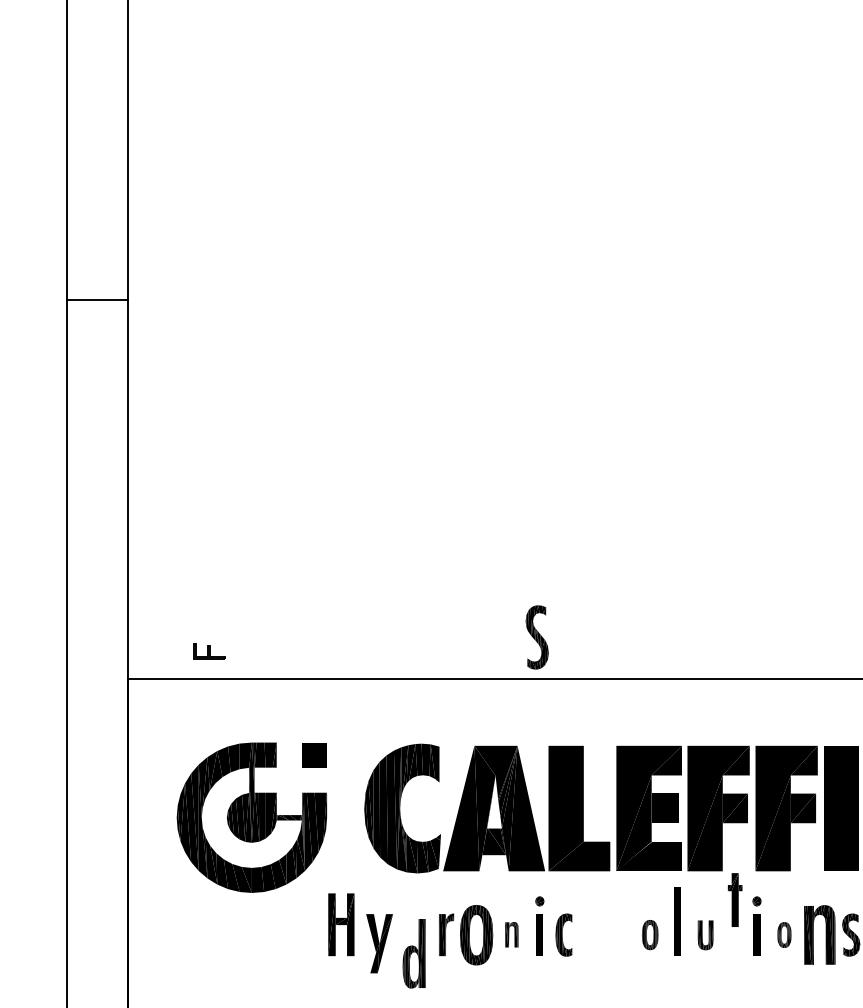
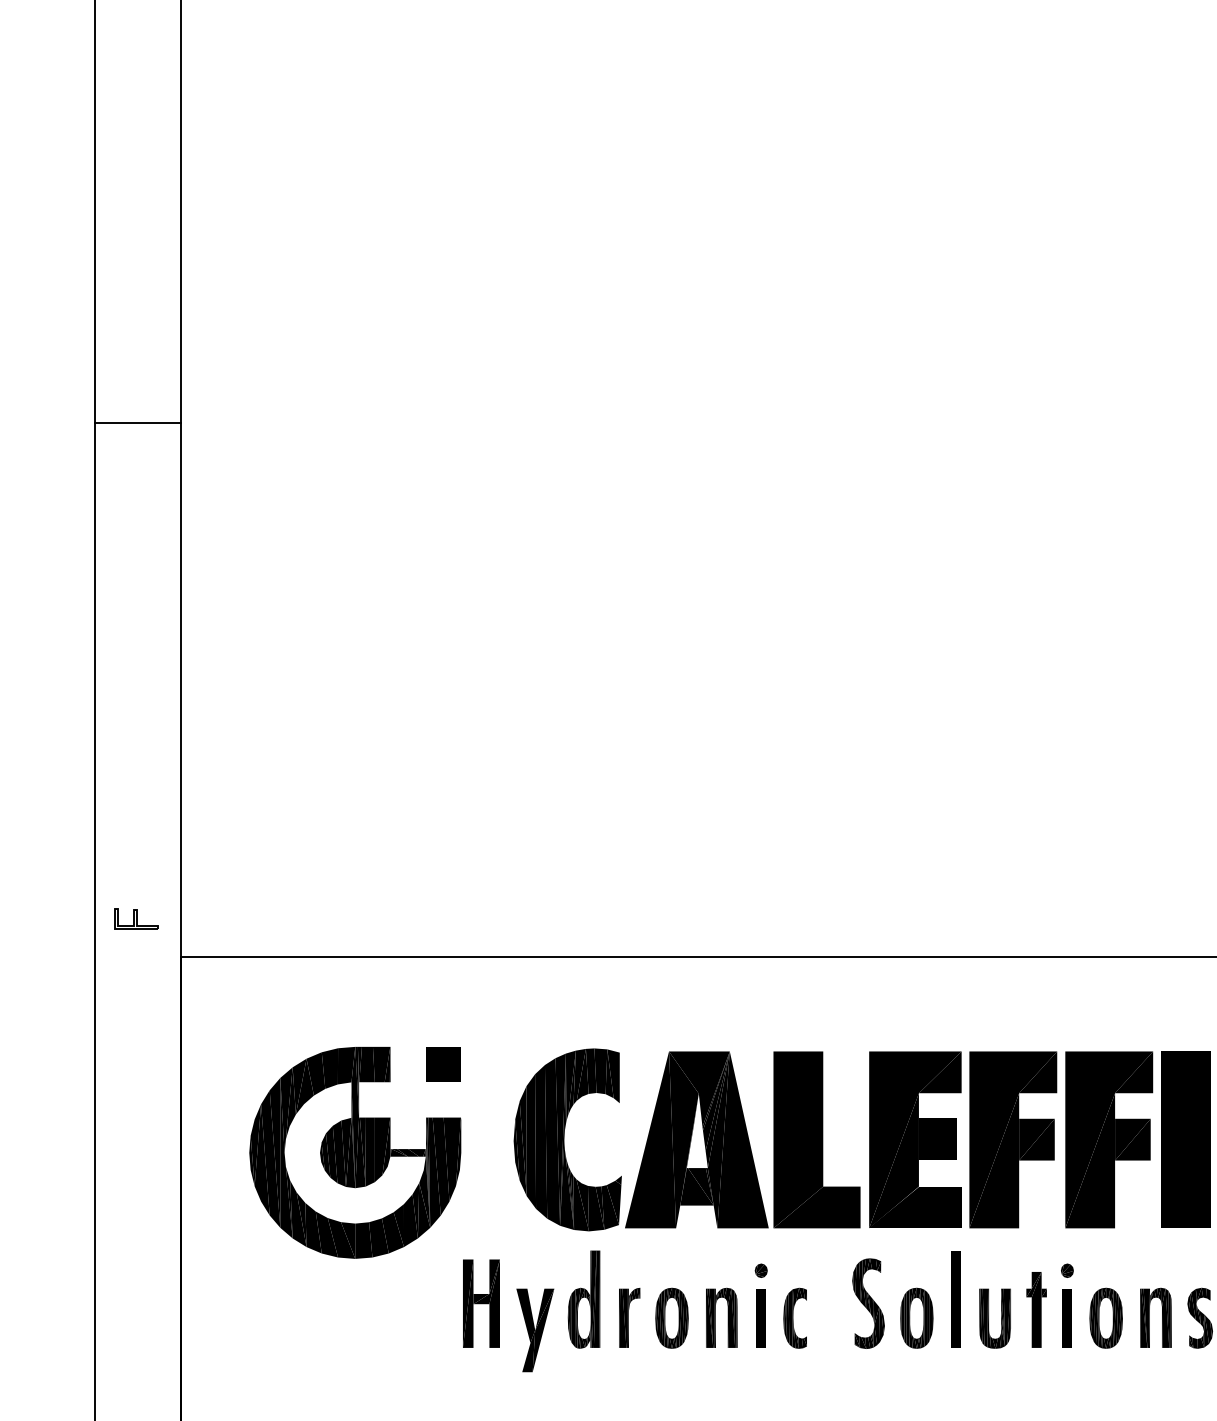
part: (537, 637) -> (868, 1303), moved
part: (209, 651) -> (136, 918), moved
part: (735, 899) -> (1036, 1309), moved
part: (476, 934) -> (671, 1317), size x0.71
part: (511, 934) -> (721, 1317), size x1.67
part: (649, 934) -> (916, 1317), size x1.43
part: (784, 934) -> (1105, 1317), size x1.67
part: (819, 934) -> (1155, 1317), size x0.71
part: (705, 935) -> (994, 1318), size x1.43
part: (413, 953) -> (583, 1299), moved

